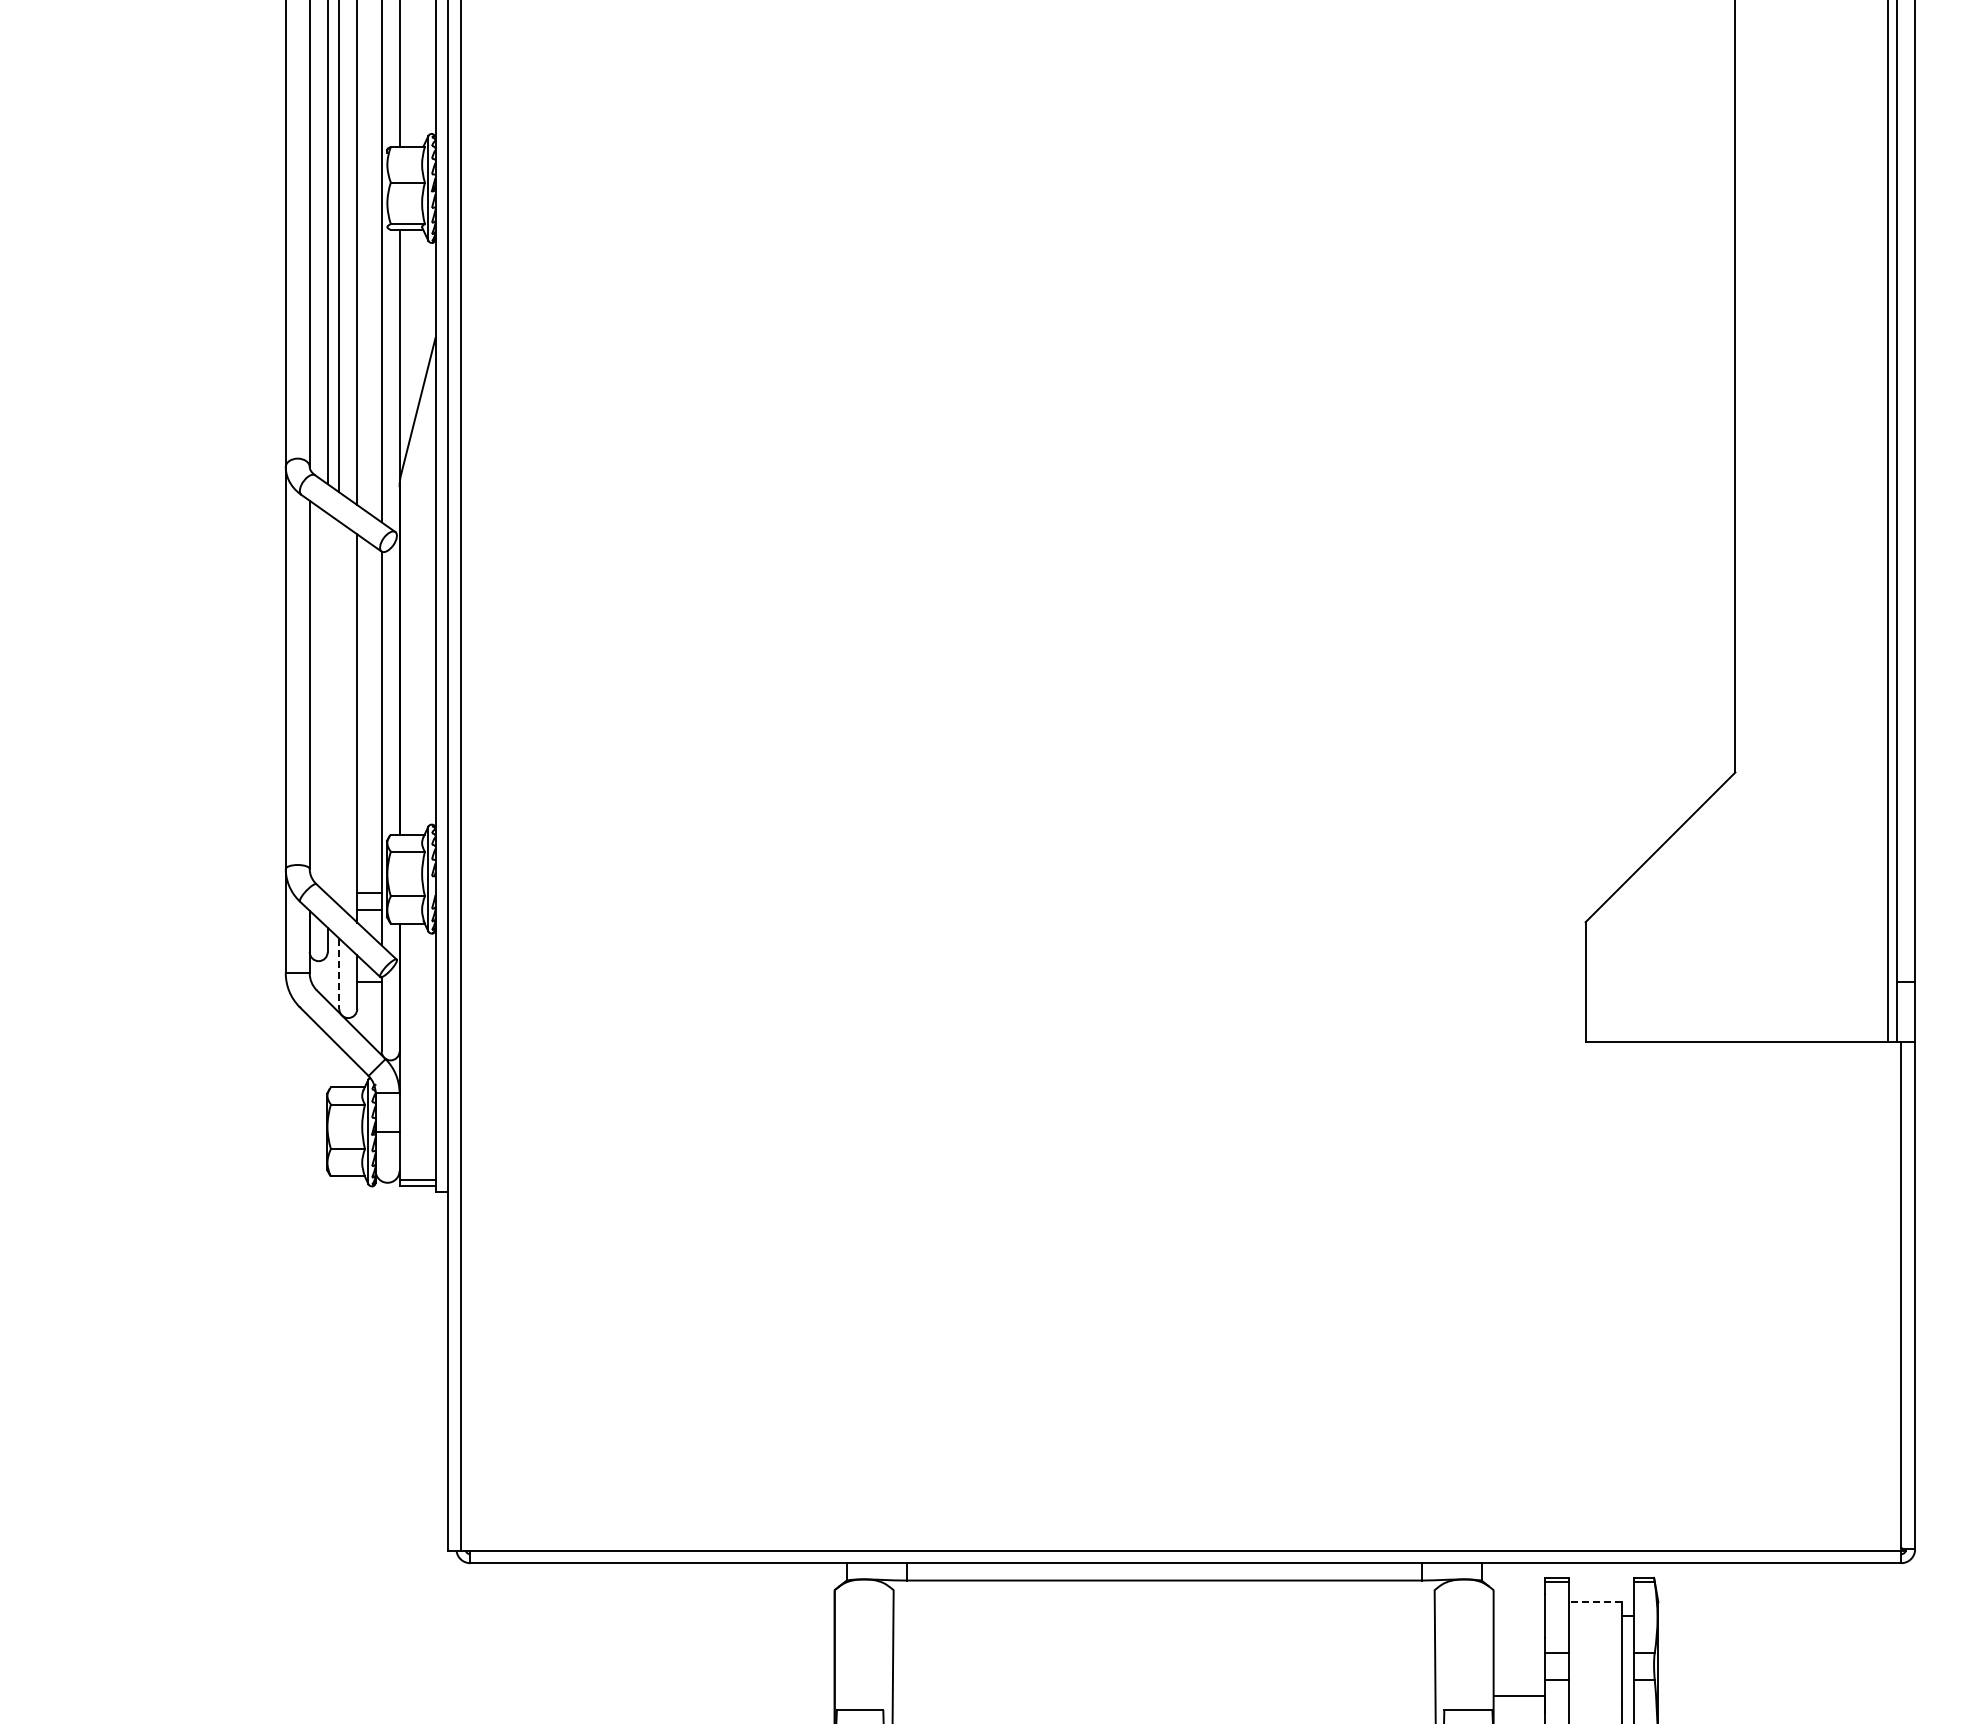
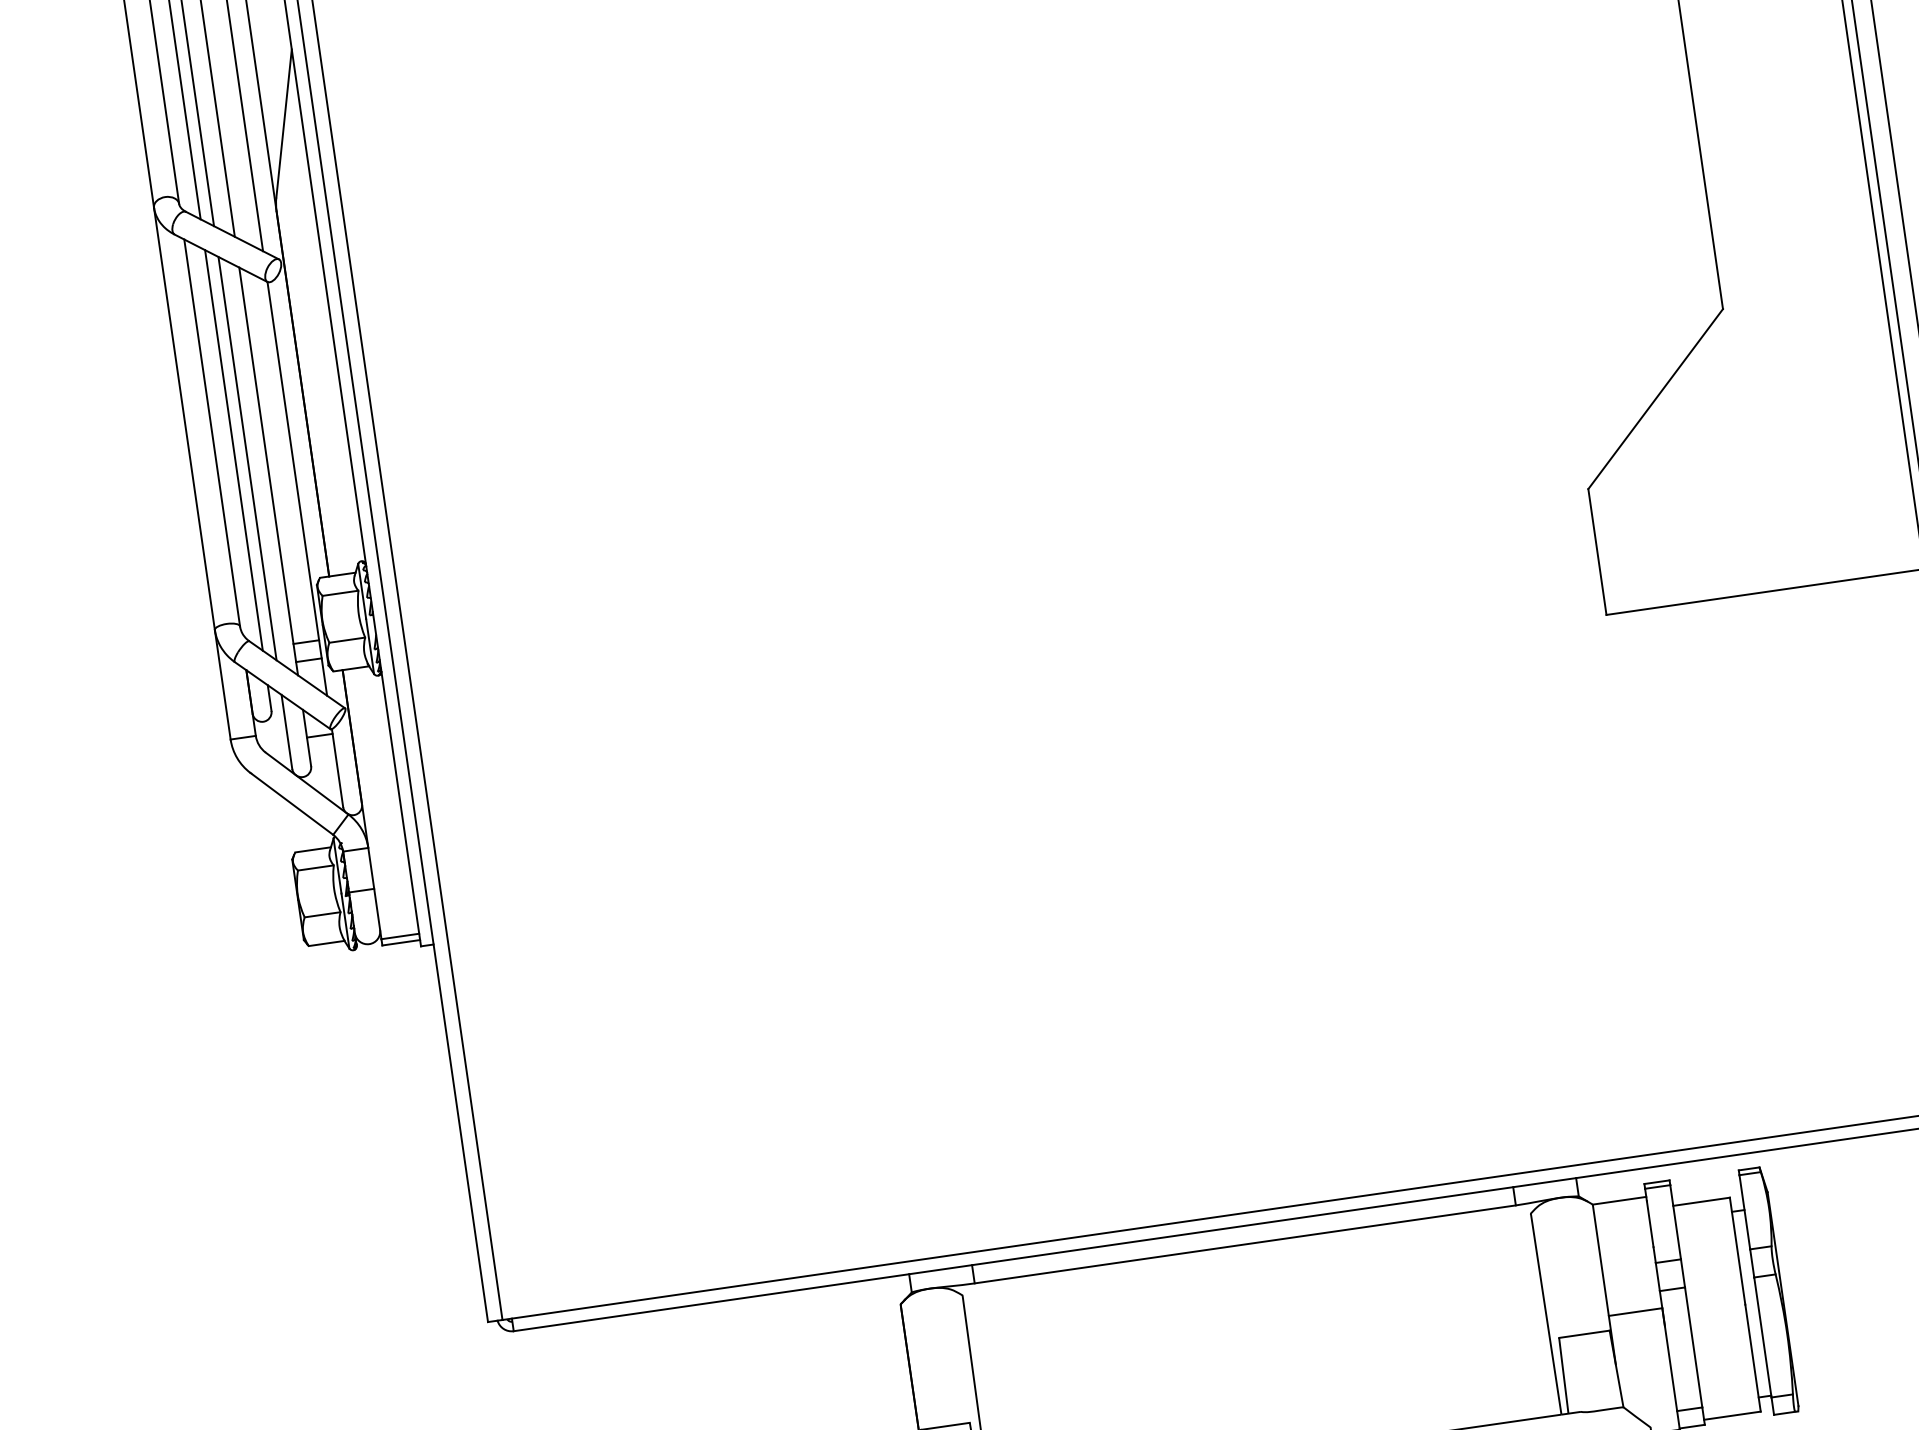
line: (327, 703) -> (233, 449), added
line: (339, 713) -> (247, 458), added
line: (339, 974) -> (287, 732), dashed -> solid
line: (1518, 1590) -> (1618, 1201), added
line: (1595, 1602) -> (1701, 1202), dashed -> solid

